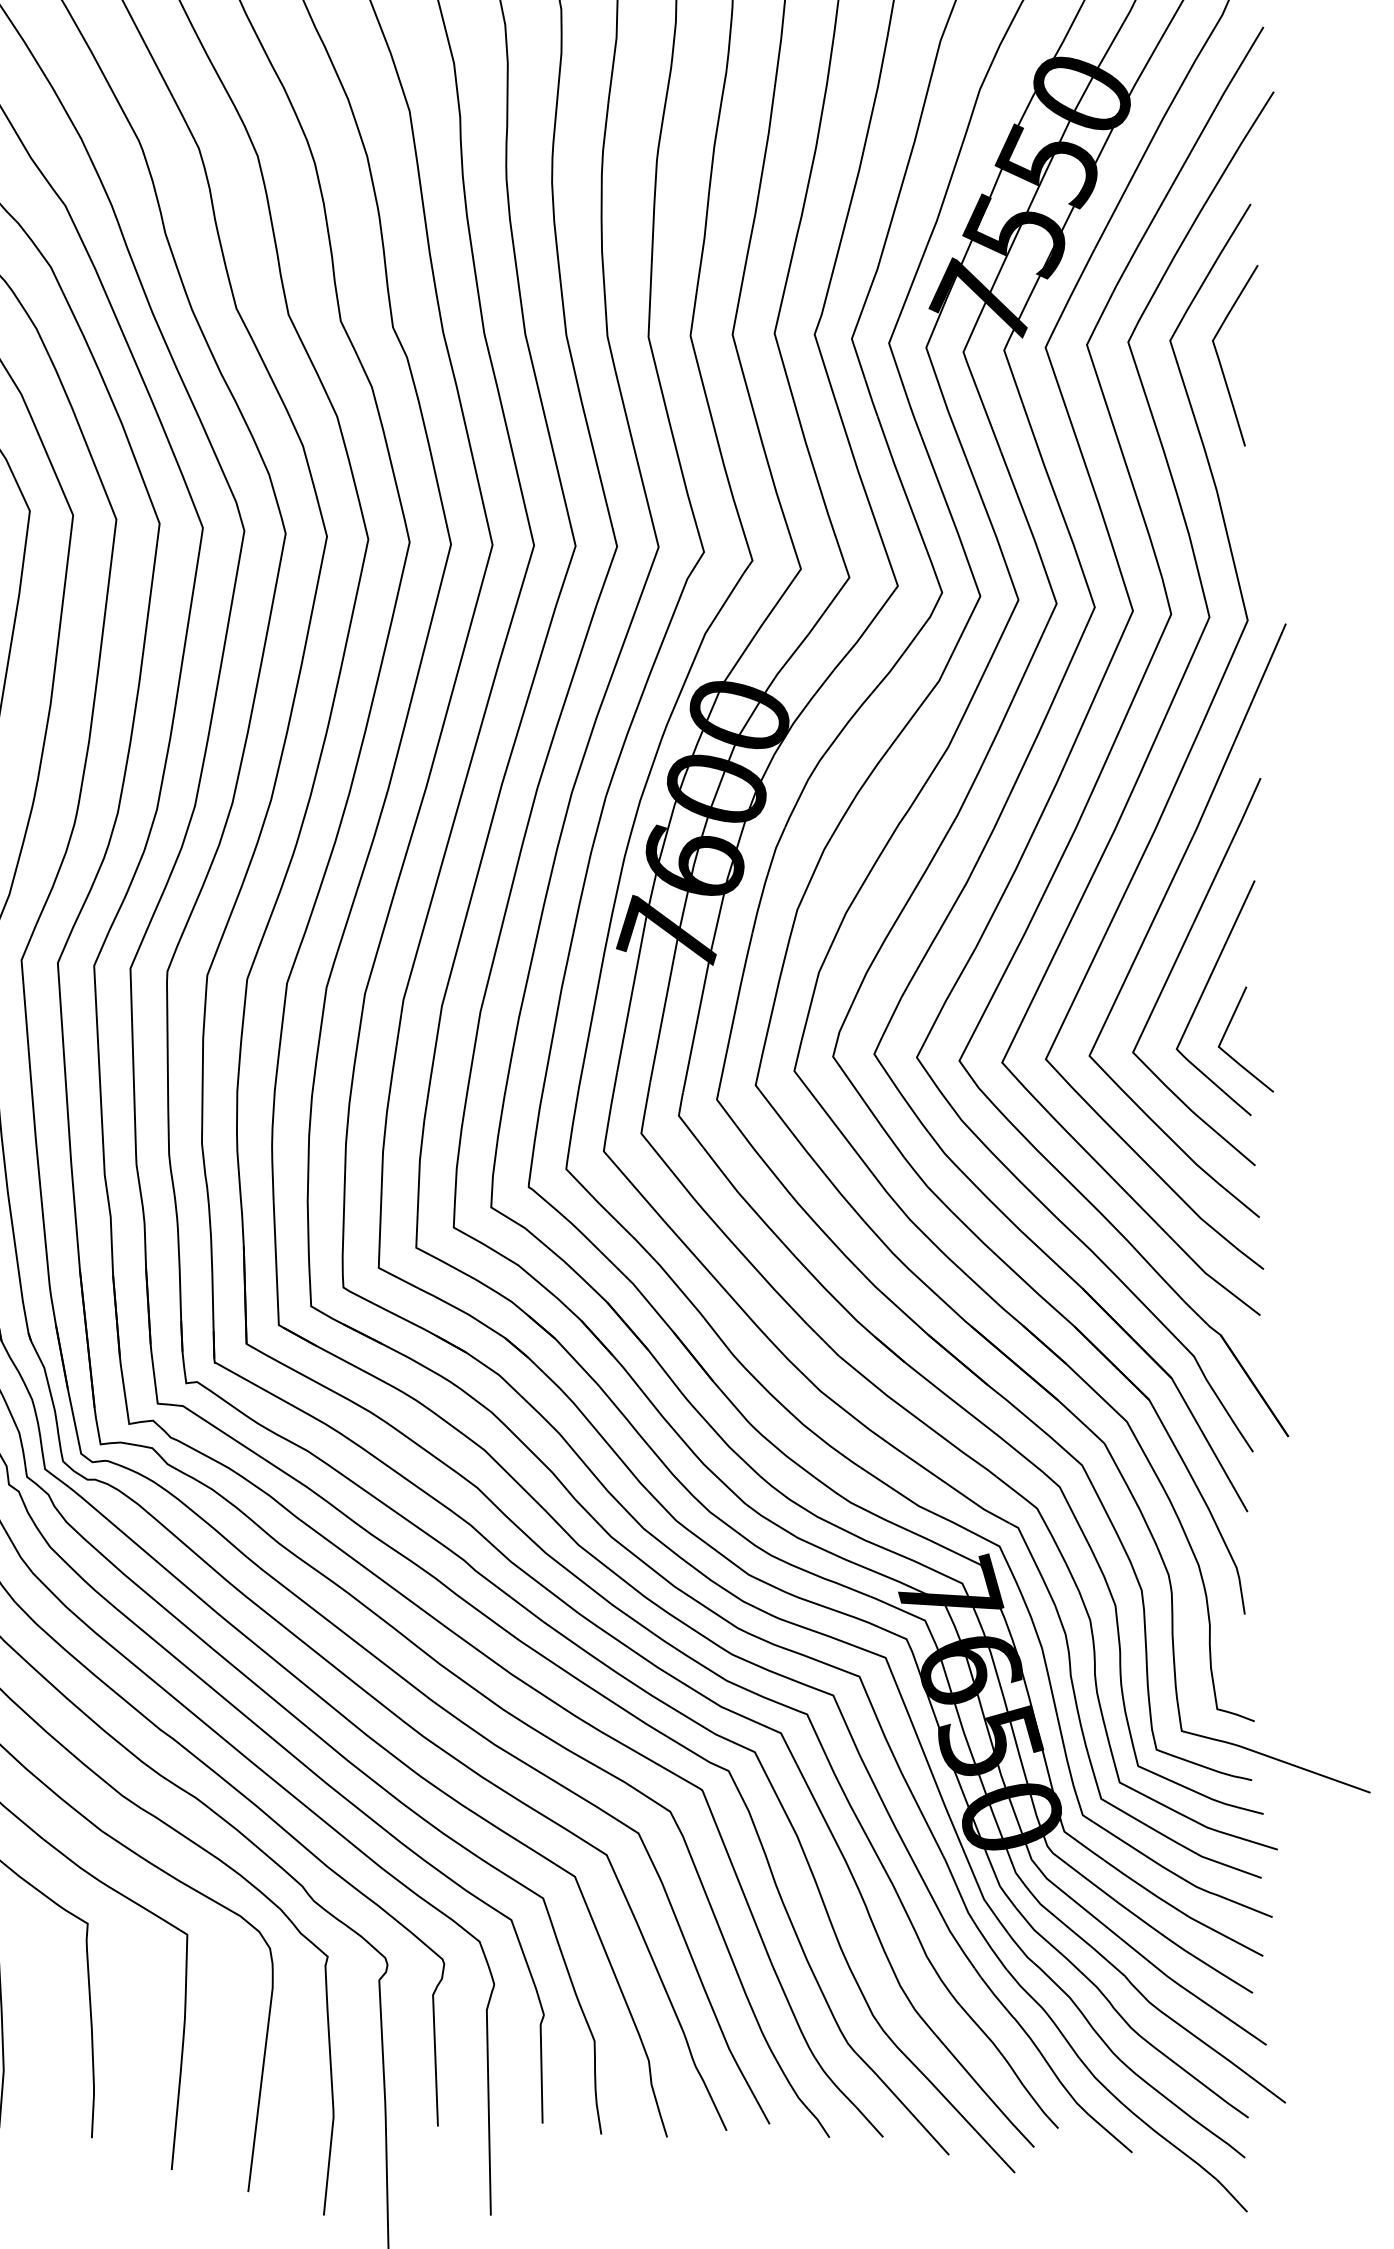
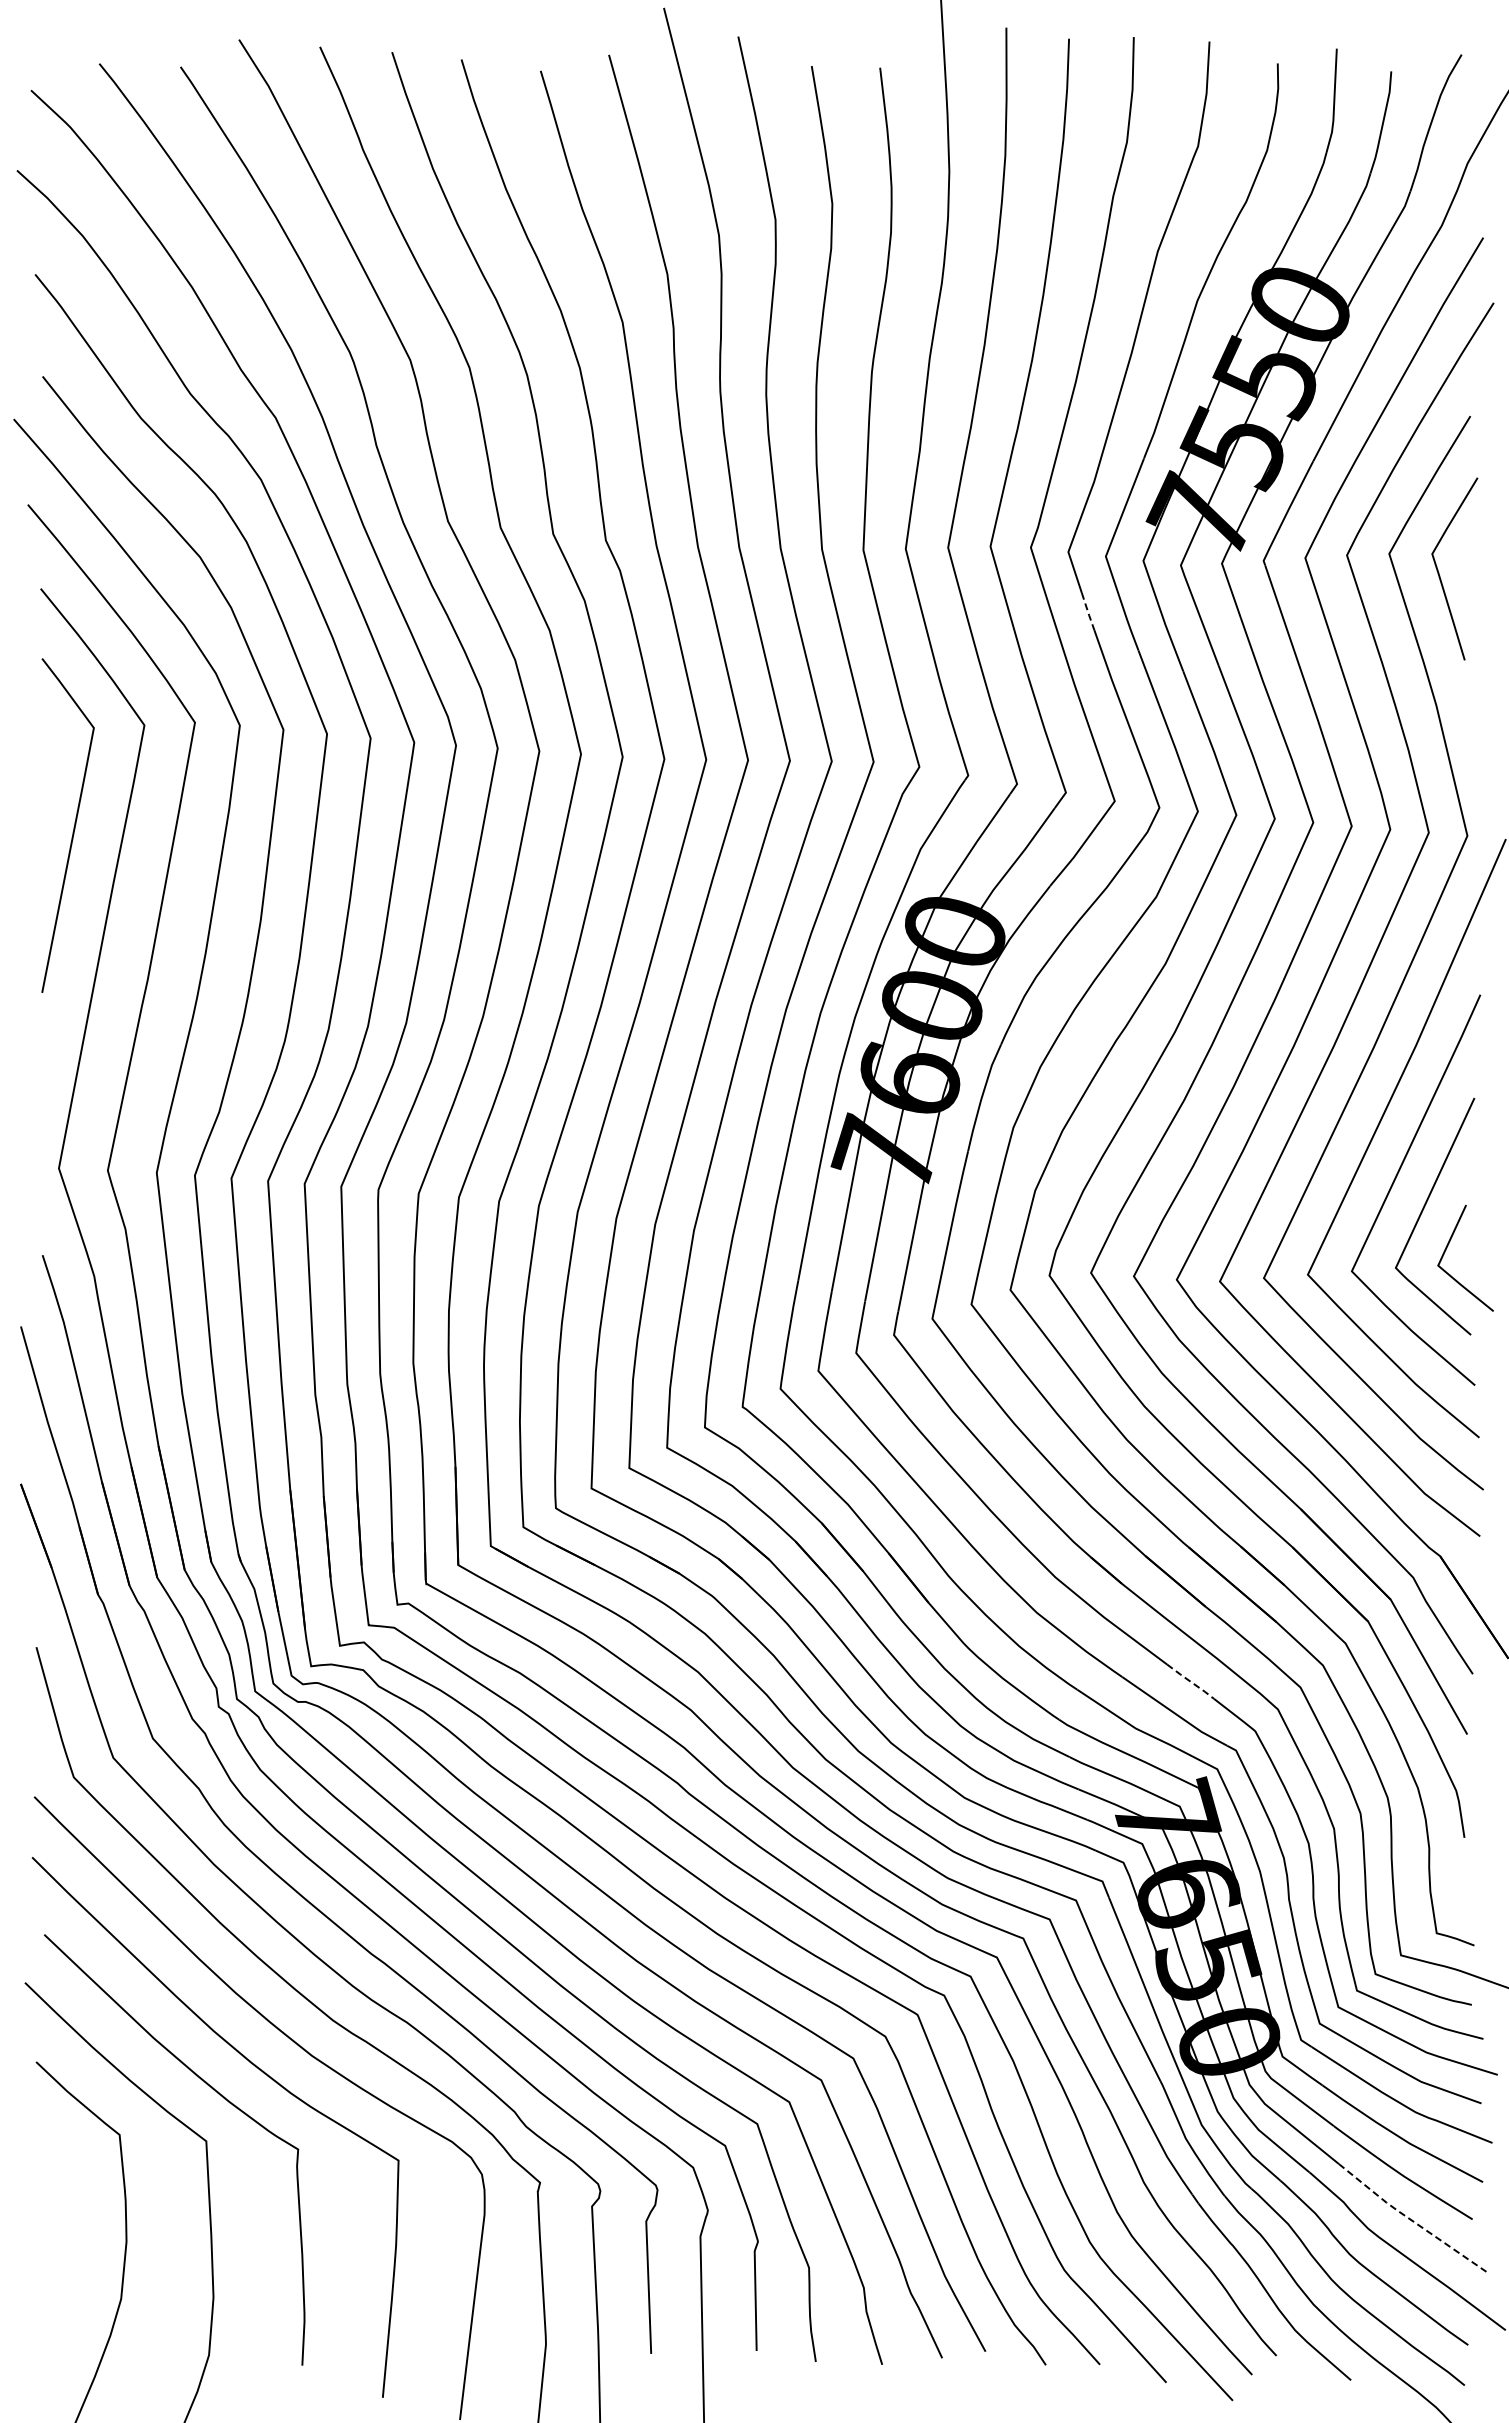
line: (871, 398) -> (1088, 612), solid -> dashed
line: (974, 1460) -> (1191, 1682), solid -> dashed
line: (1191, 1993) -> (1410, 2219), solid -> dashed

